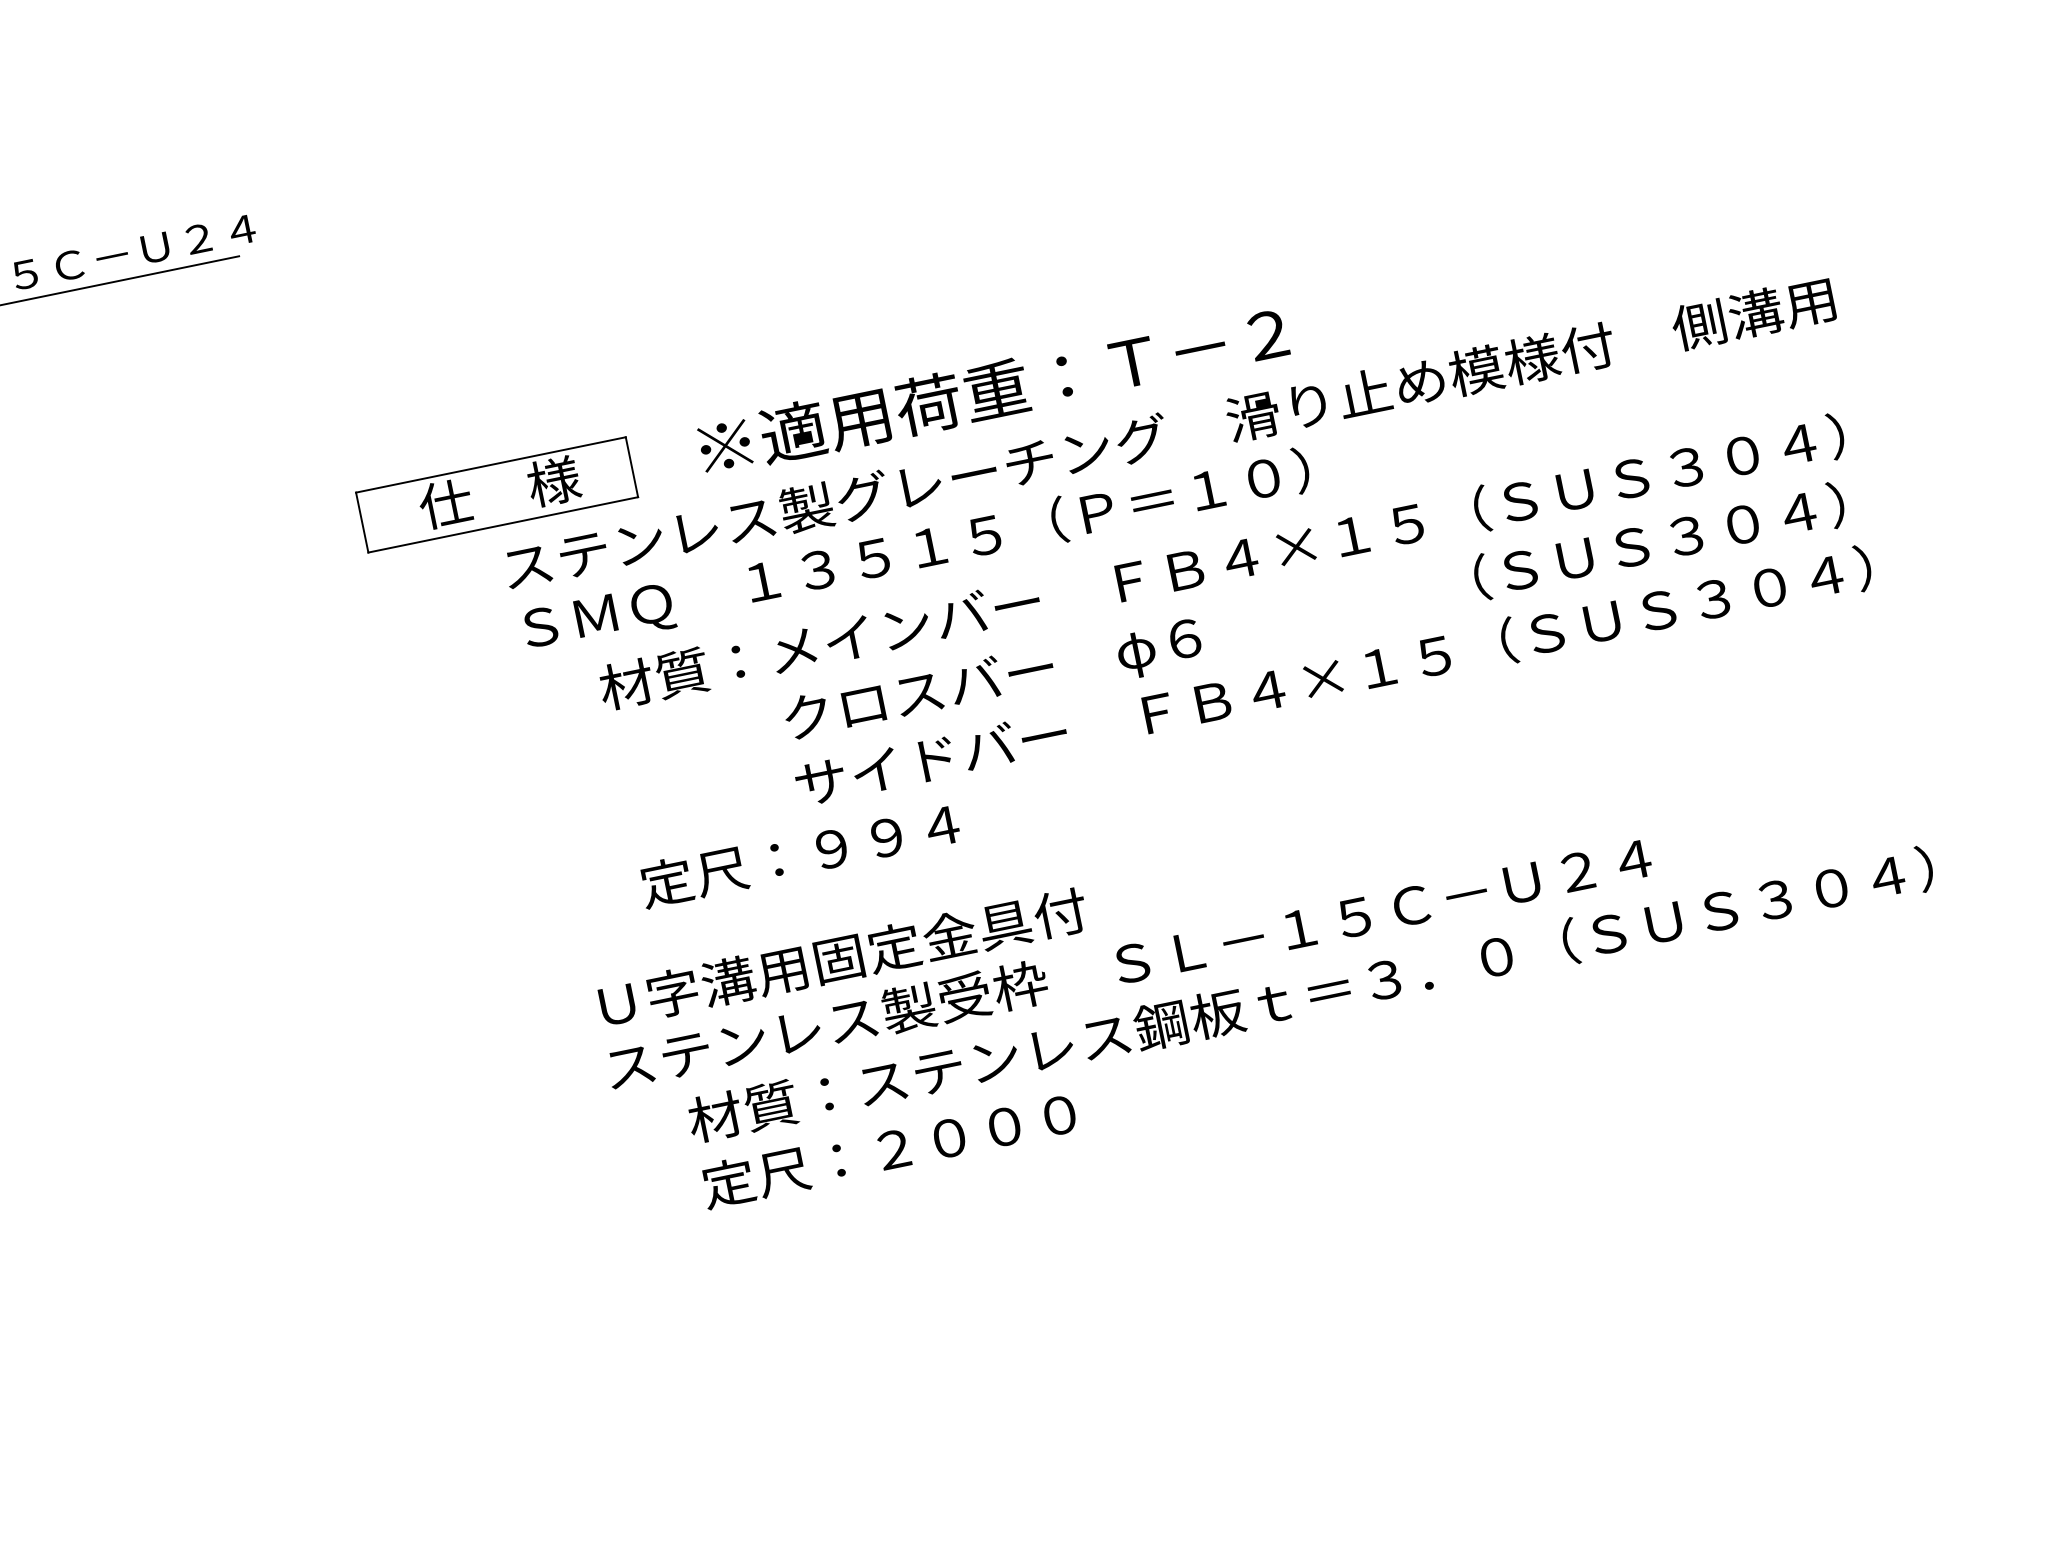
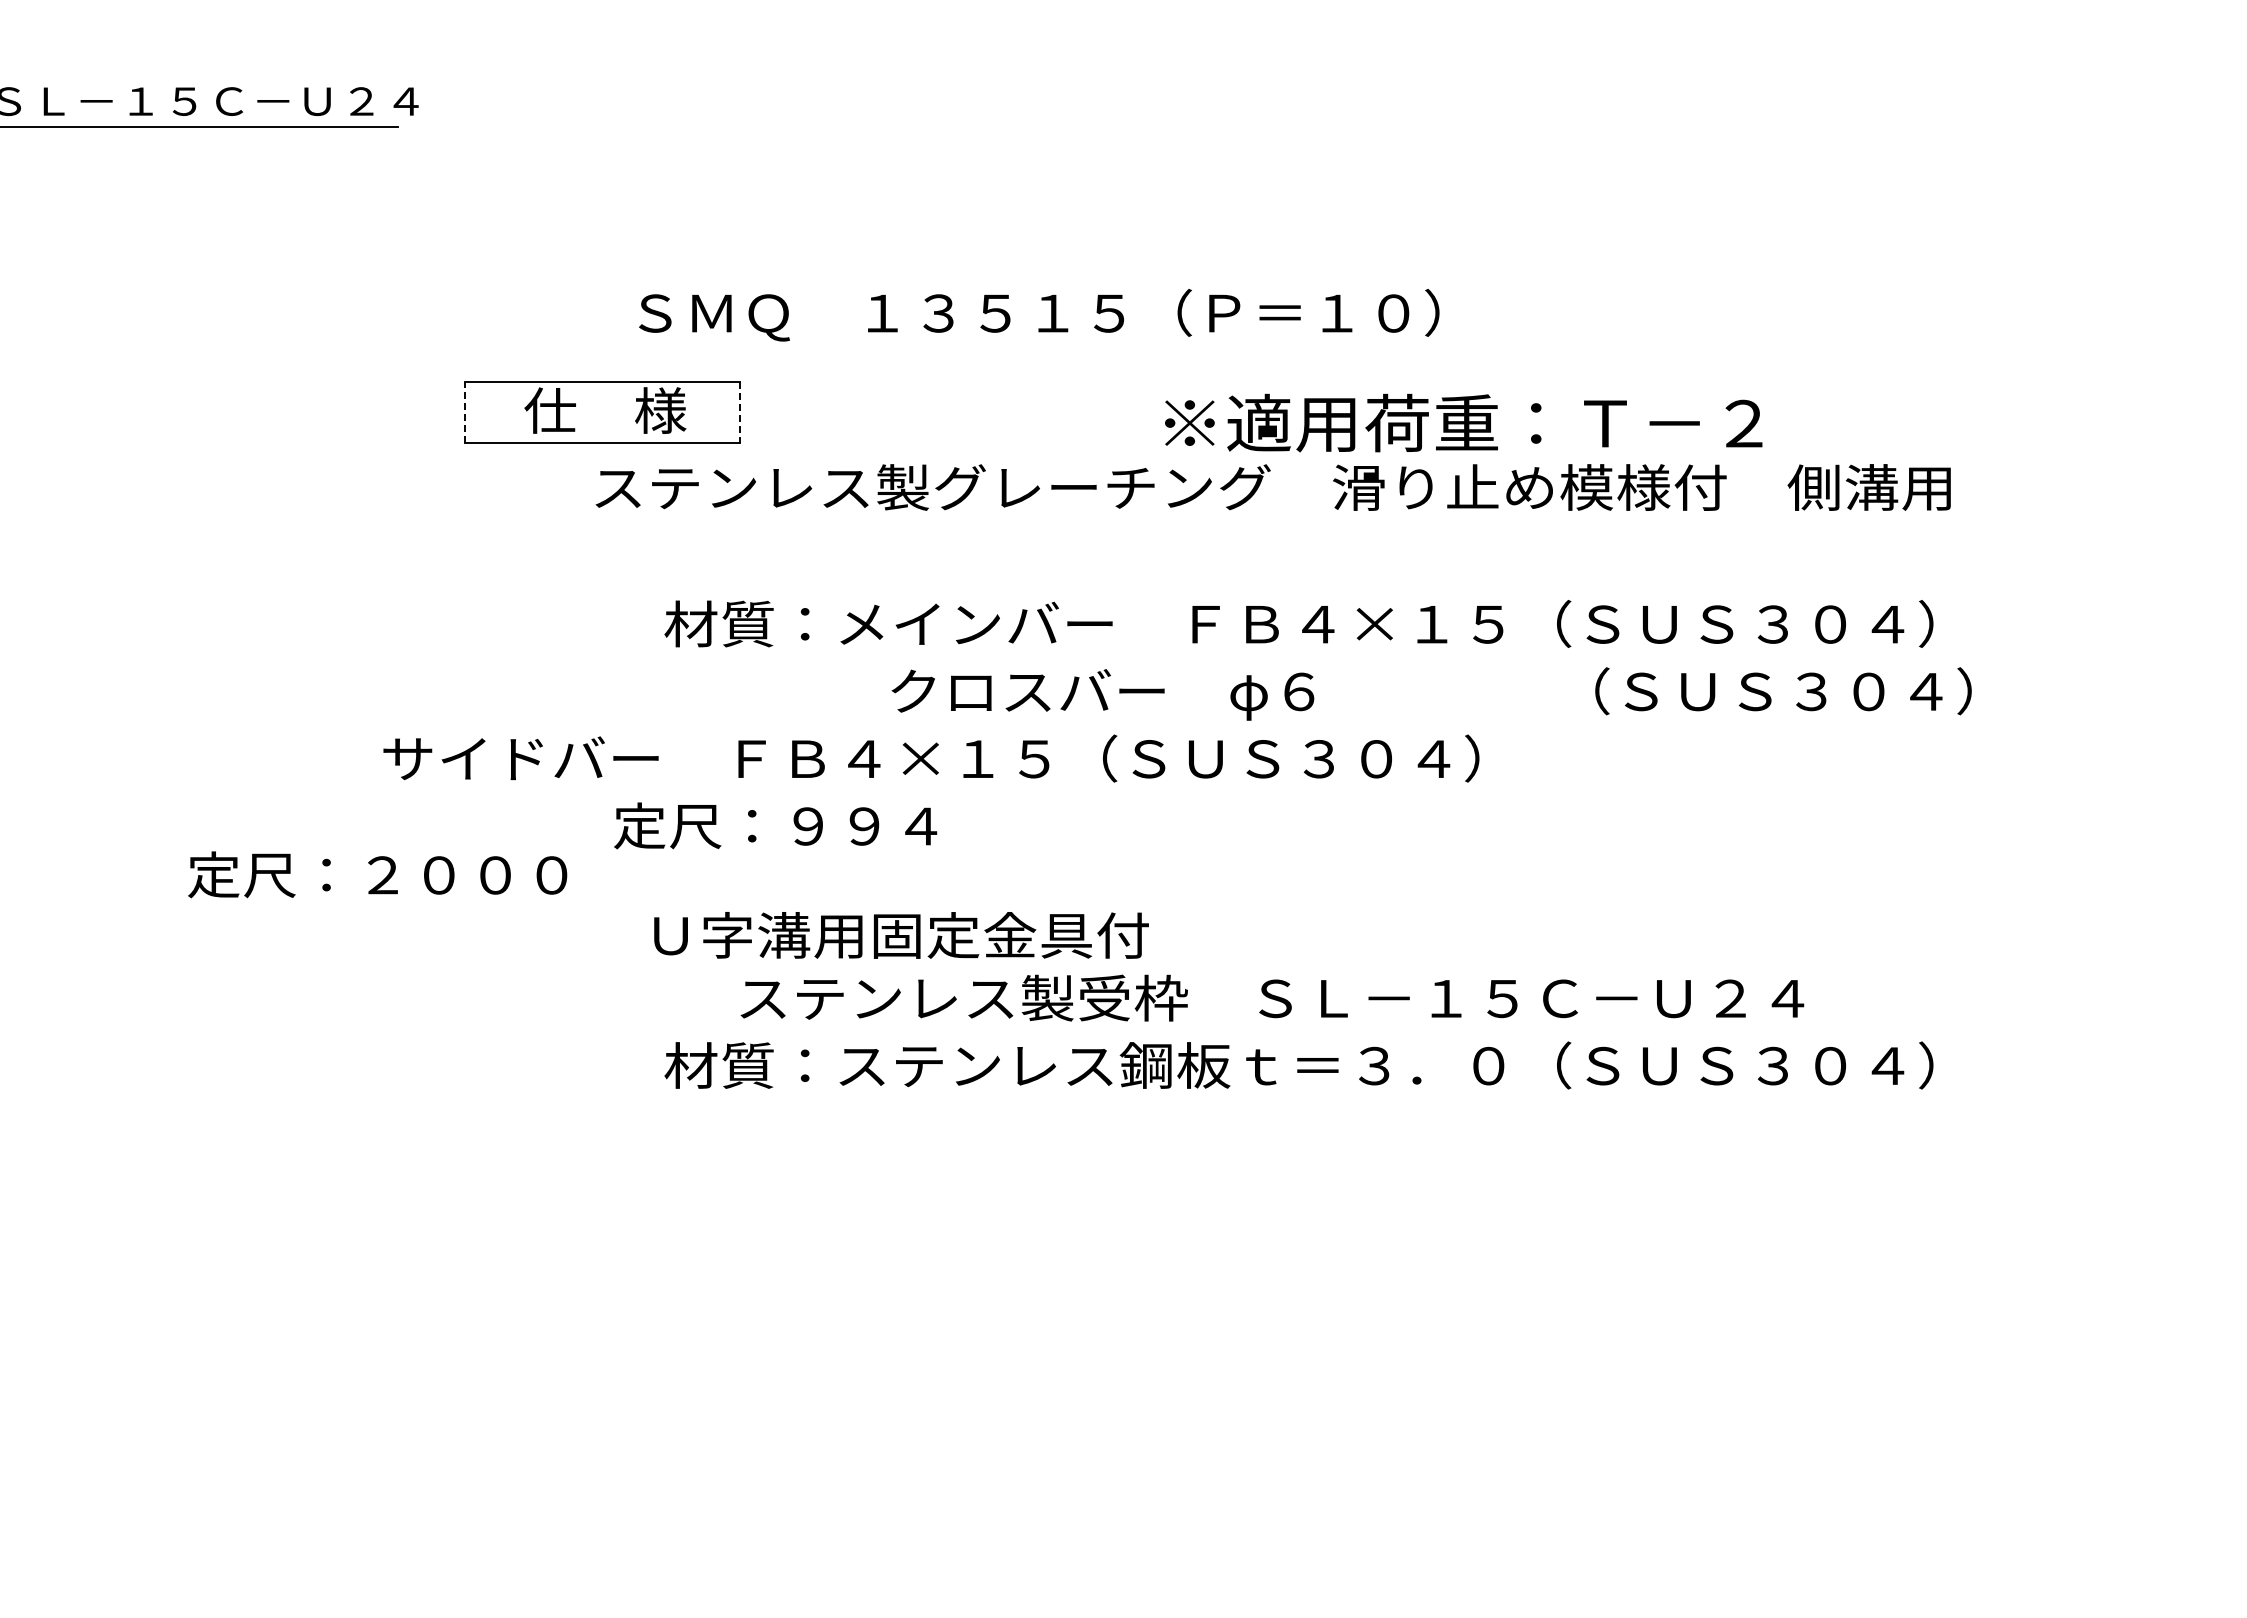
text: (993, 390) -> (1463, 422), moved
line: (632, 467) -> (740, 412), solid -> dashed
line: (362, 522) -> (464, 412), solid -> dashed
text: (917, 551) -> (1039, 315), moved
text: (1314, 614) -> (1431, 693), moved
text: (1333, 676) -> (931, 758), moved
text: (799, 854) -> (775, 825), moved
text: (843, 957) -> (901, 935), moved
text: (1129, 962) -> (1272, 997), moved
text: (888, 1149) -> (377, 874), moved

